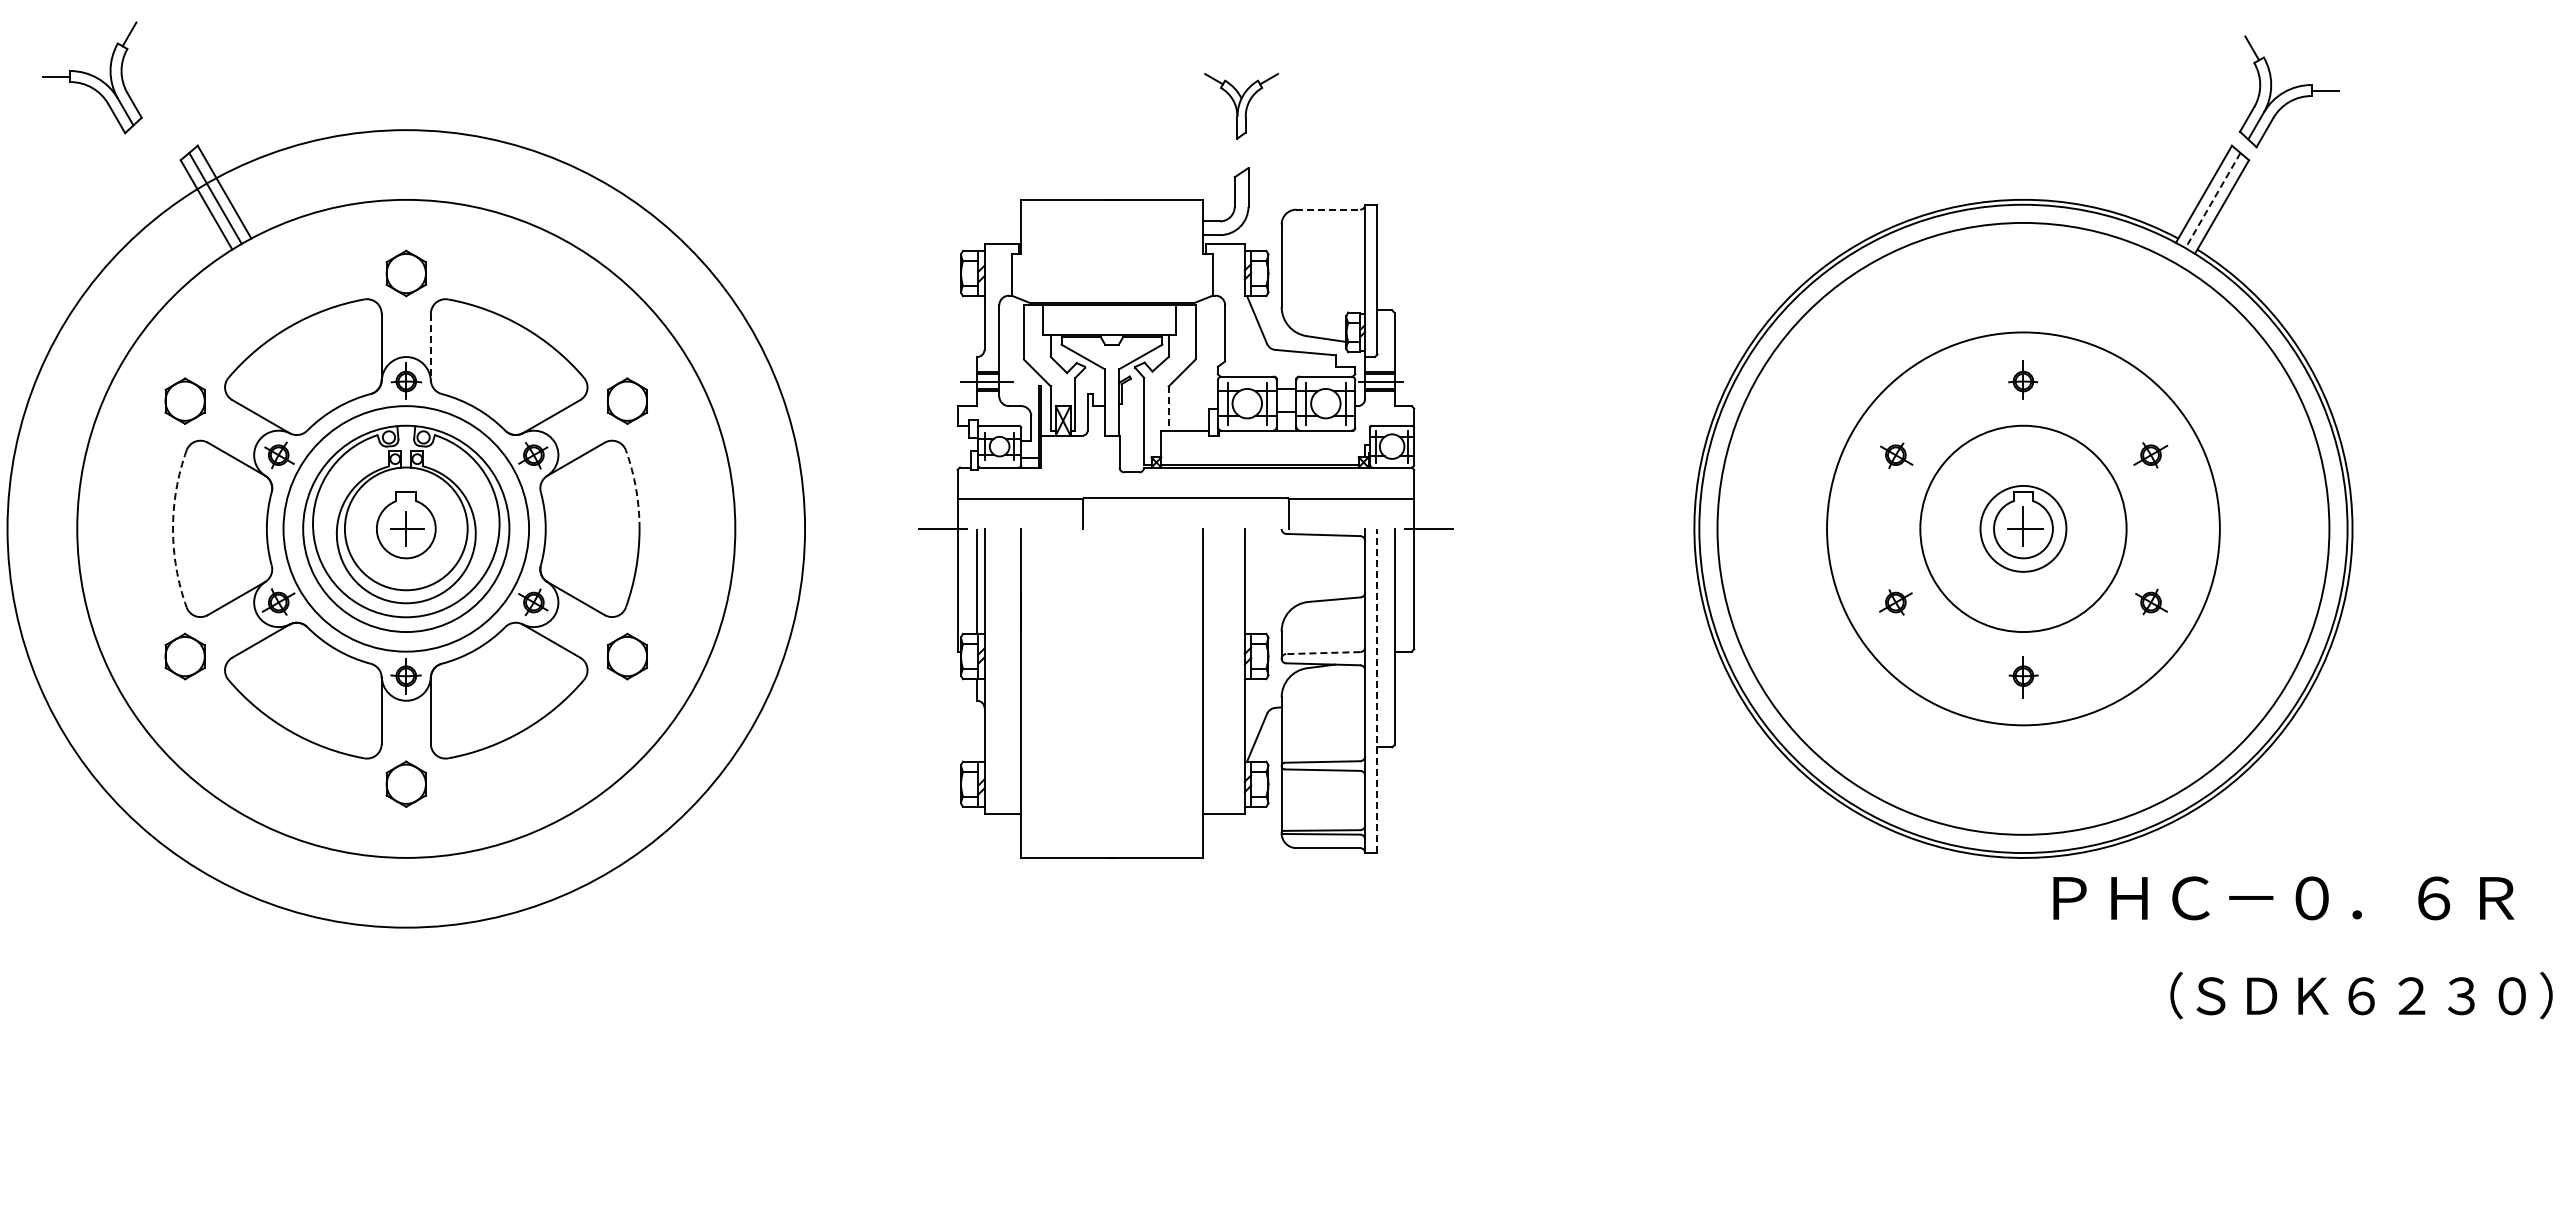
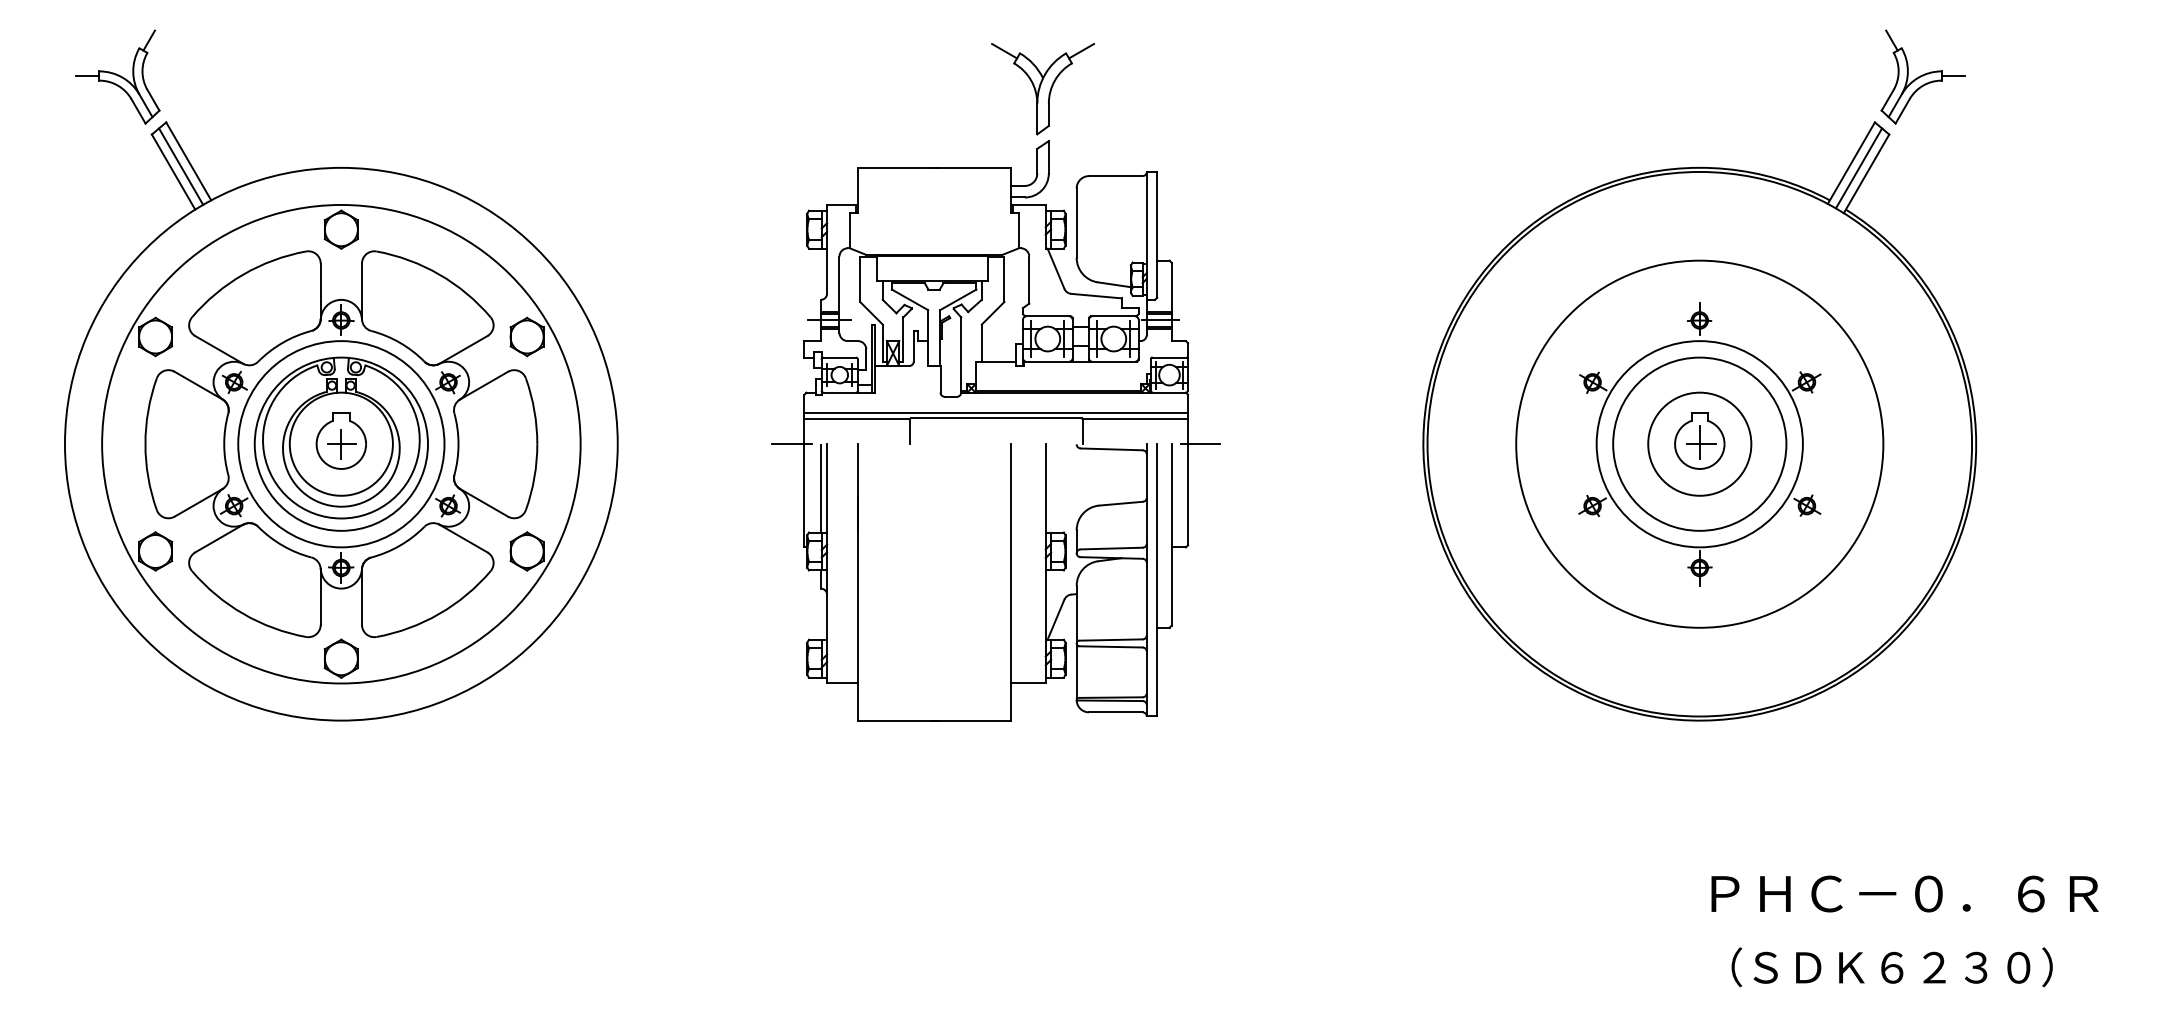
part: (92, 77) -> (118, 76), moved
part: (1241, 106) -> (1042, 89), size x1.67
line: (2213, 200) -> (1859, 168), dashed -> solid
line: (1328, 209) -> (1116, 175), dashed -> solid
line: (430, 346) -> (361, 291), dashed -> solid
line: (1168, 409) -> (981, 343), dashed -> solid
arc: (636, 489) -> (534, 411), dashed -> solid
line: (1185, 492) -> (995, 413), added
arc: (173, 528) -> (145, 443), dashed -> solid
circle: (406, 528) -> (341, 443), size x0.71
circle: (2023, 528) -> (1699, 443), size x0.62
circle: (2023, 528) -> (1699, 443), size x0.71
circle: (2023, 528) -> (1699, 443), size x1.43
line: (1322, 653) -> (1110, 548), dashed -> solid
line: (1377, 690) -> (1157, 579), dashed -> solid
text: (2283, 898) -> (1904, 894), moved
text: (2361, 995) -> (1892, 967), moved

